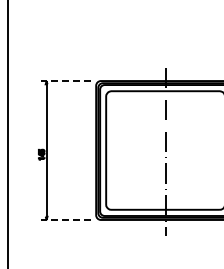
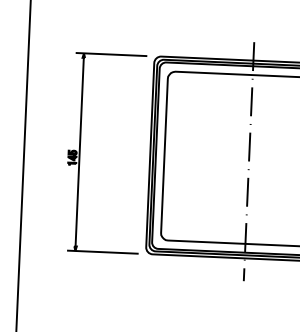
line: (65, 81) -> (110, 55), dashed -> solid
line: (65, 219) -> (102, 251), dashed -> solid

